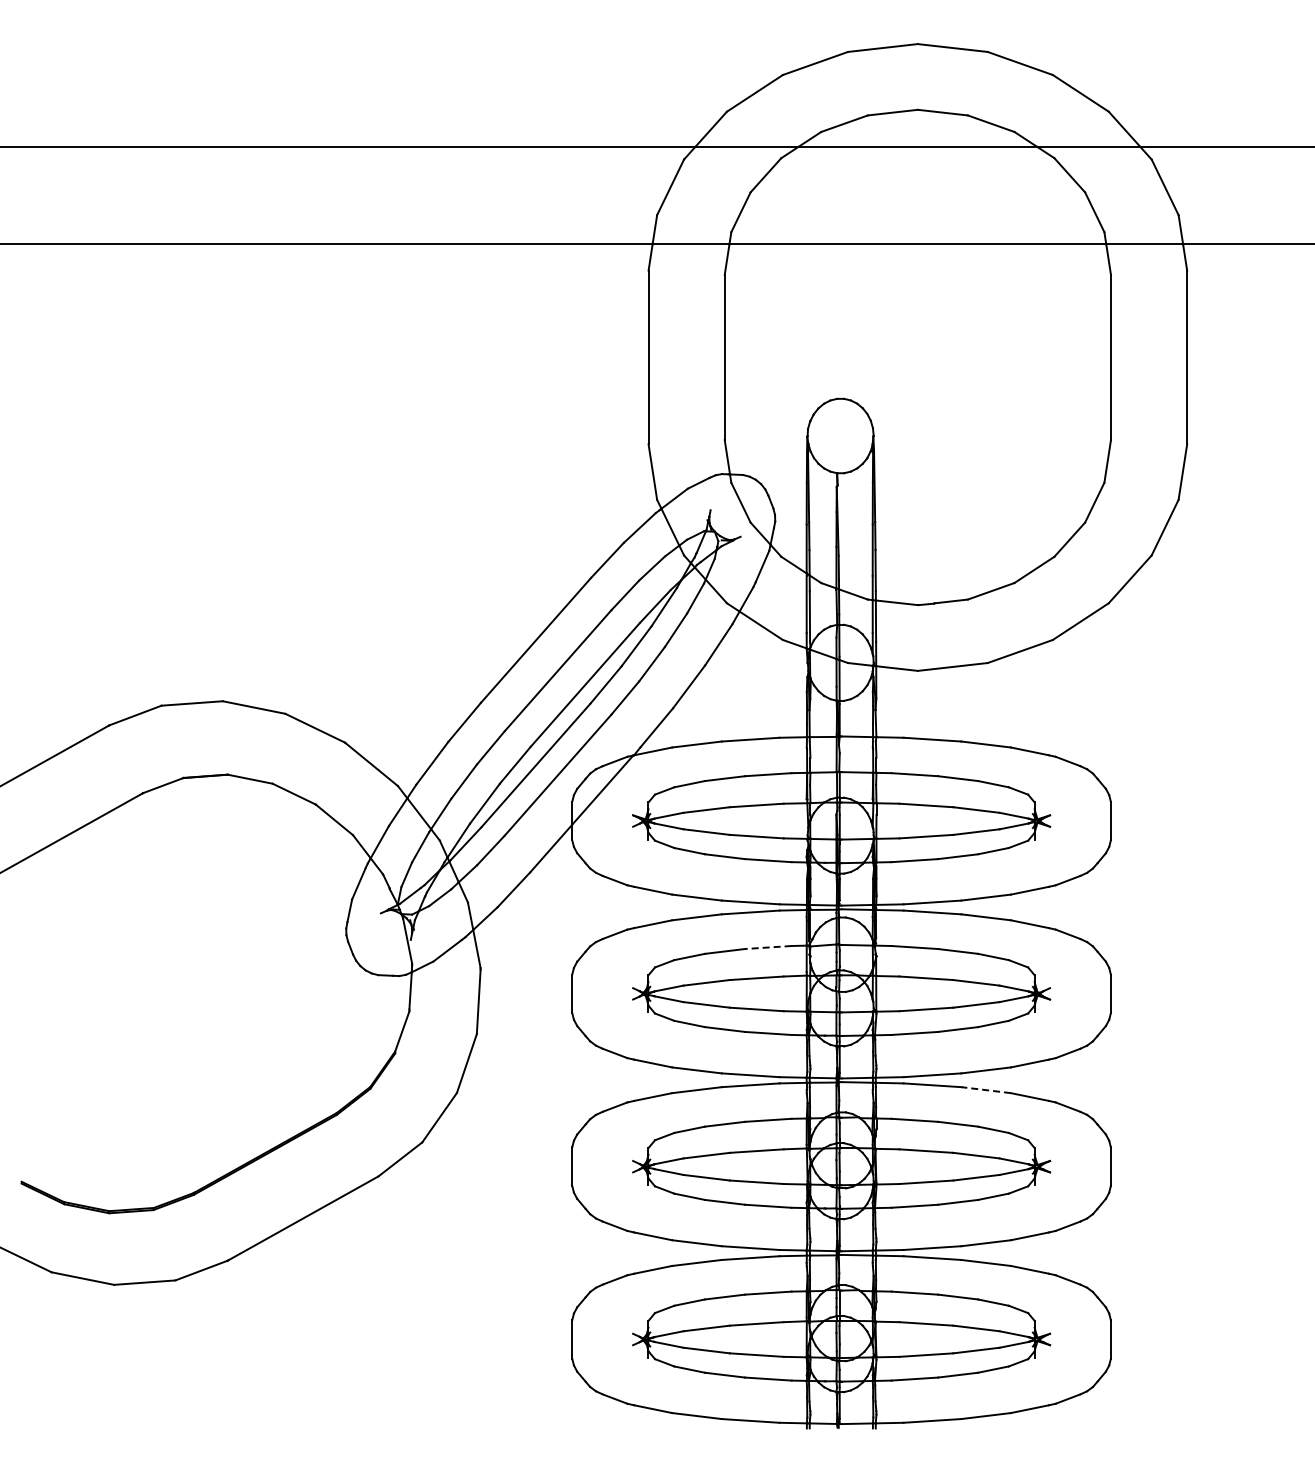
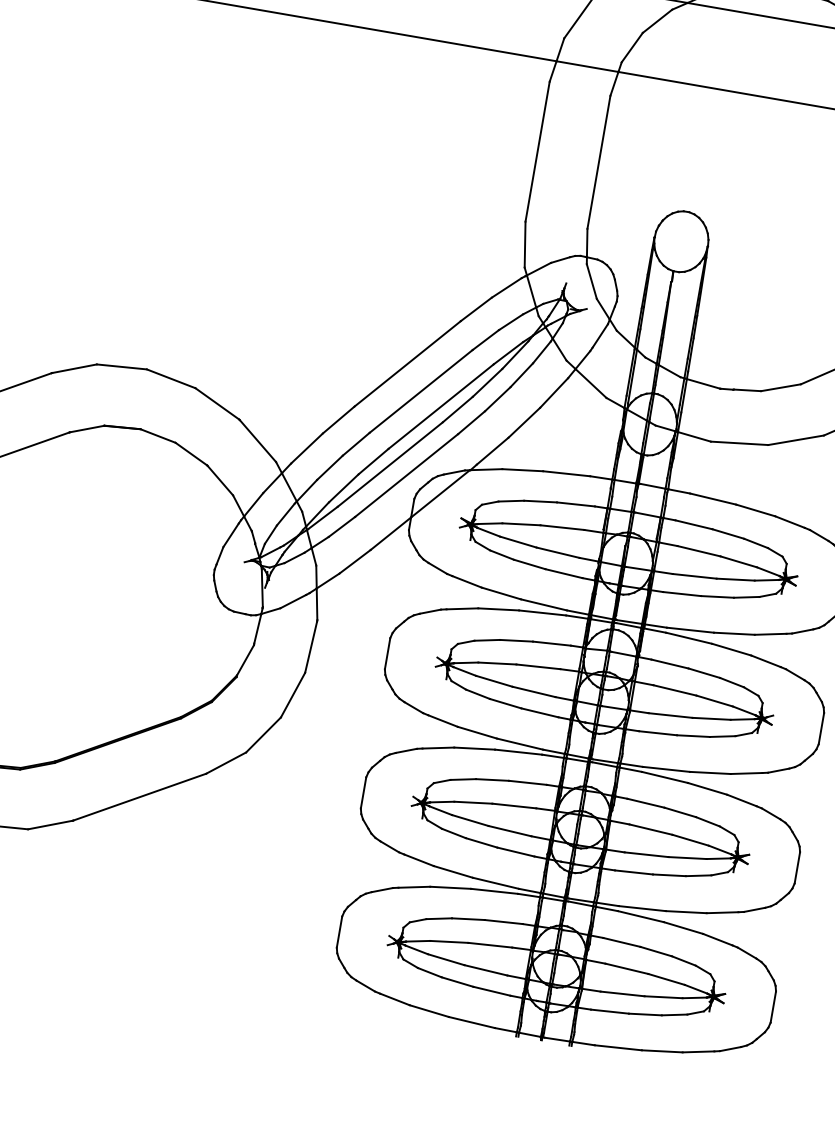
line: (767, 947) -> (551, 643), dashed -> solid
line: (986, 1090) -> (707, 789), dashed -> solid

